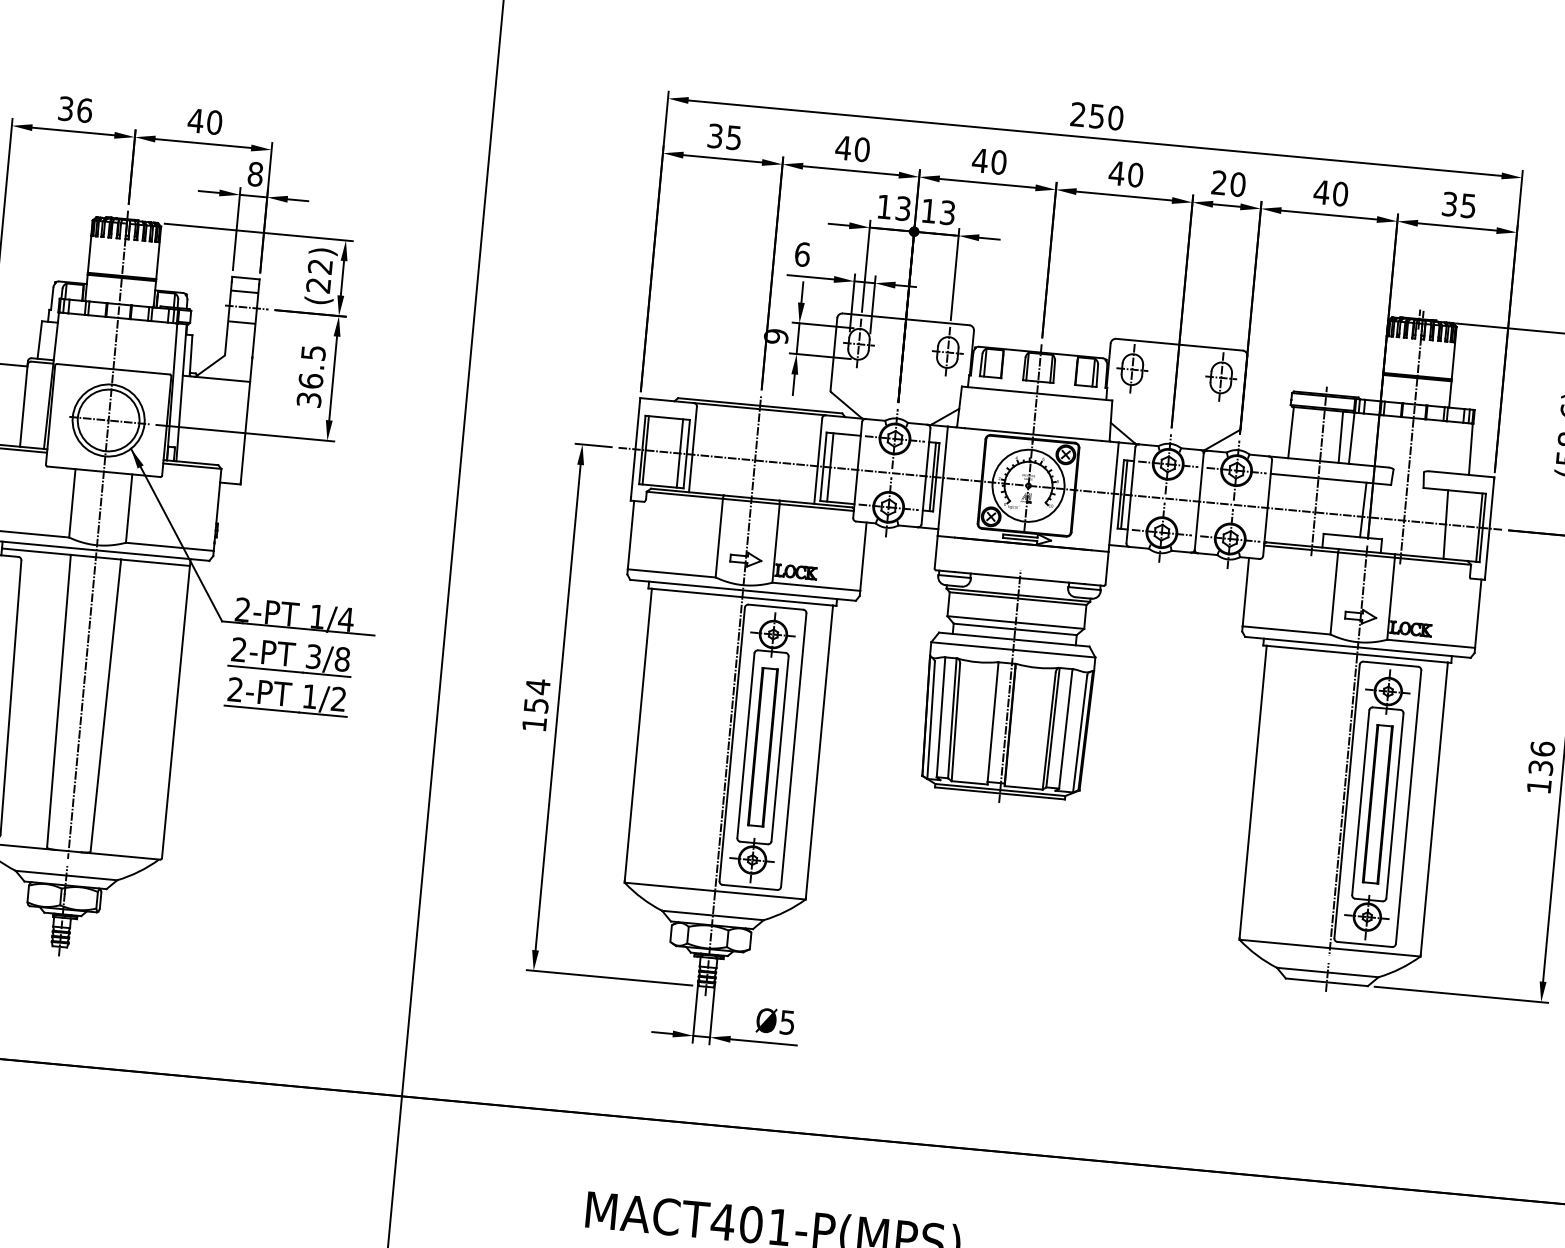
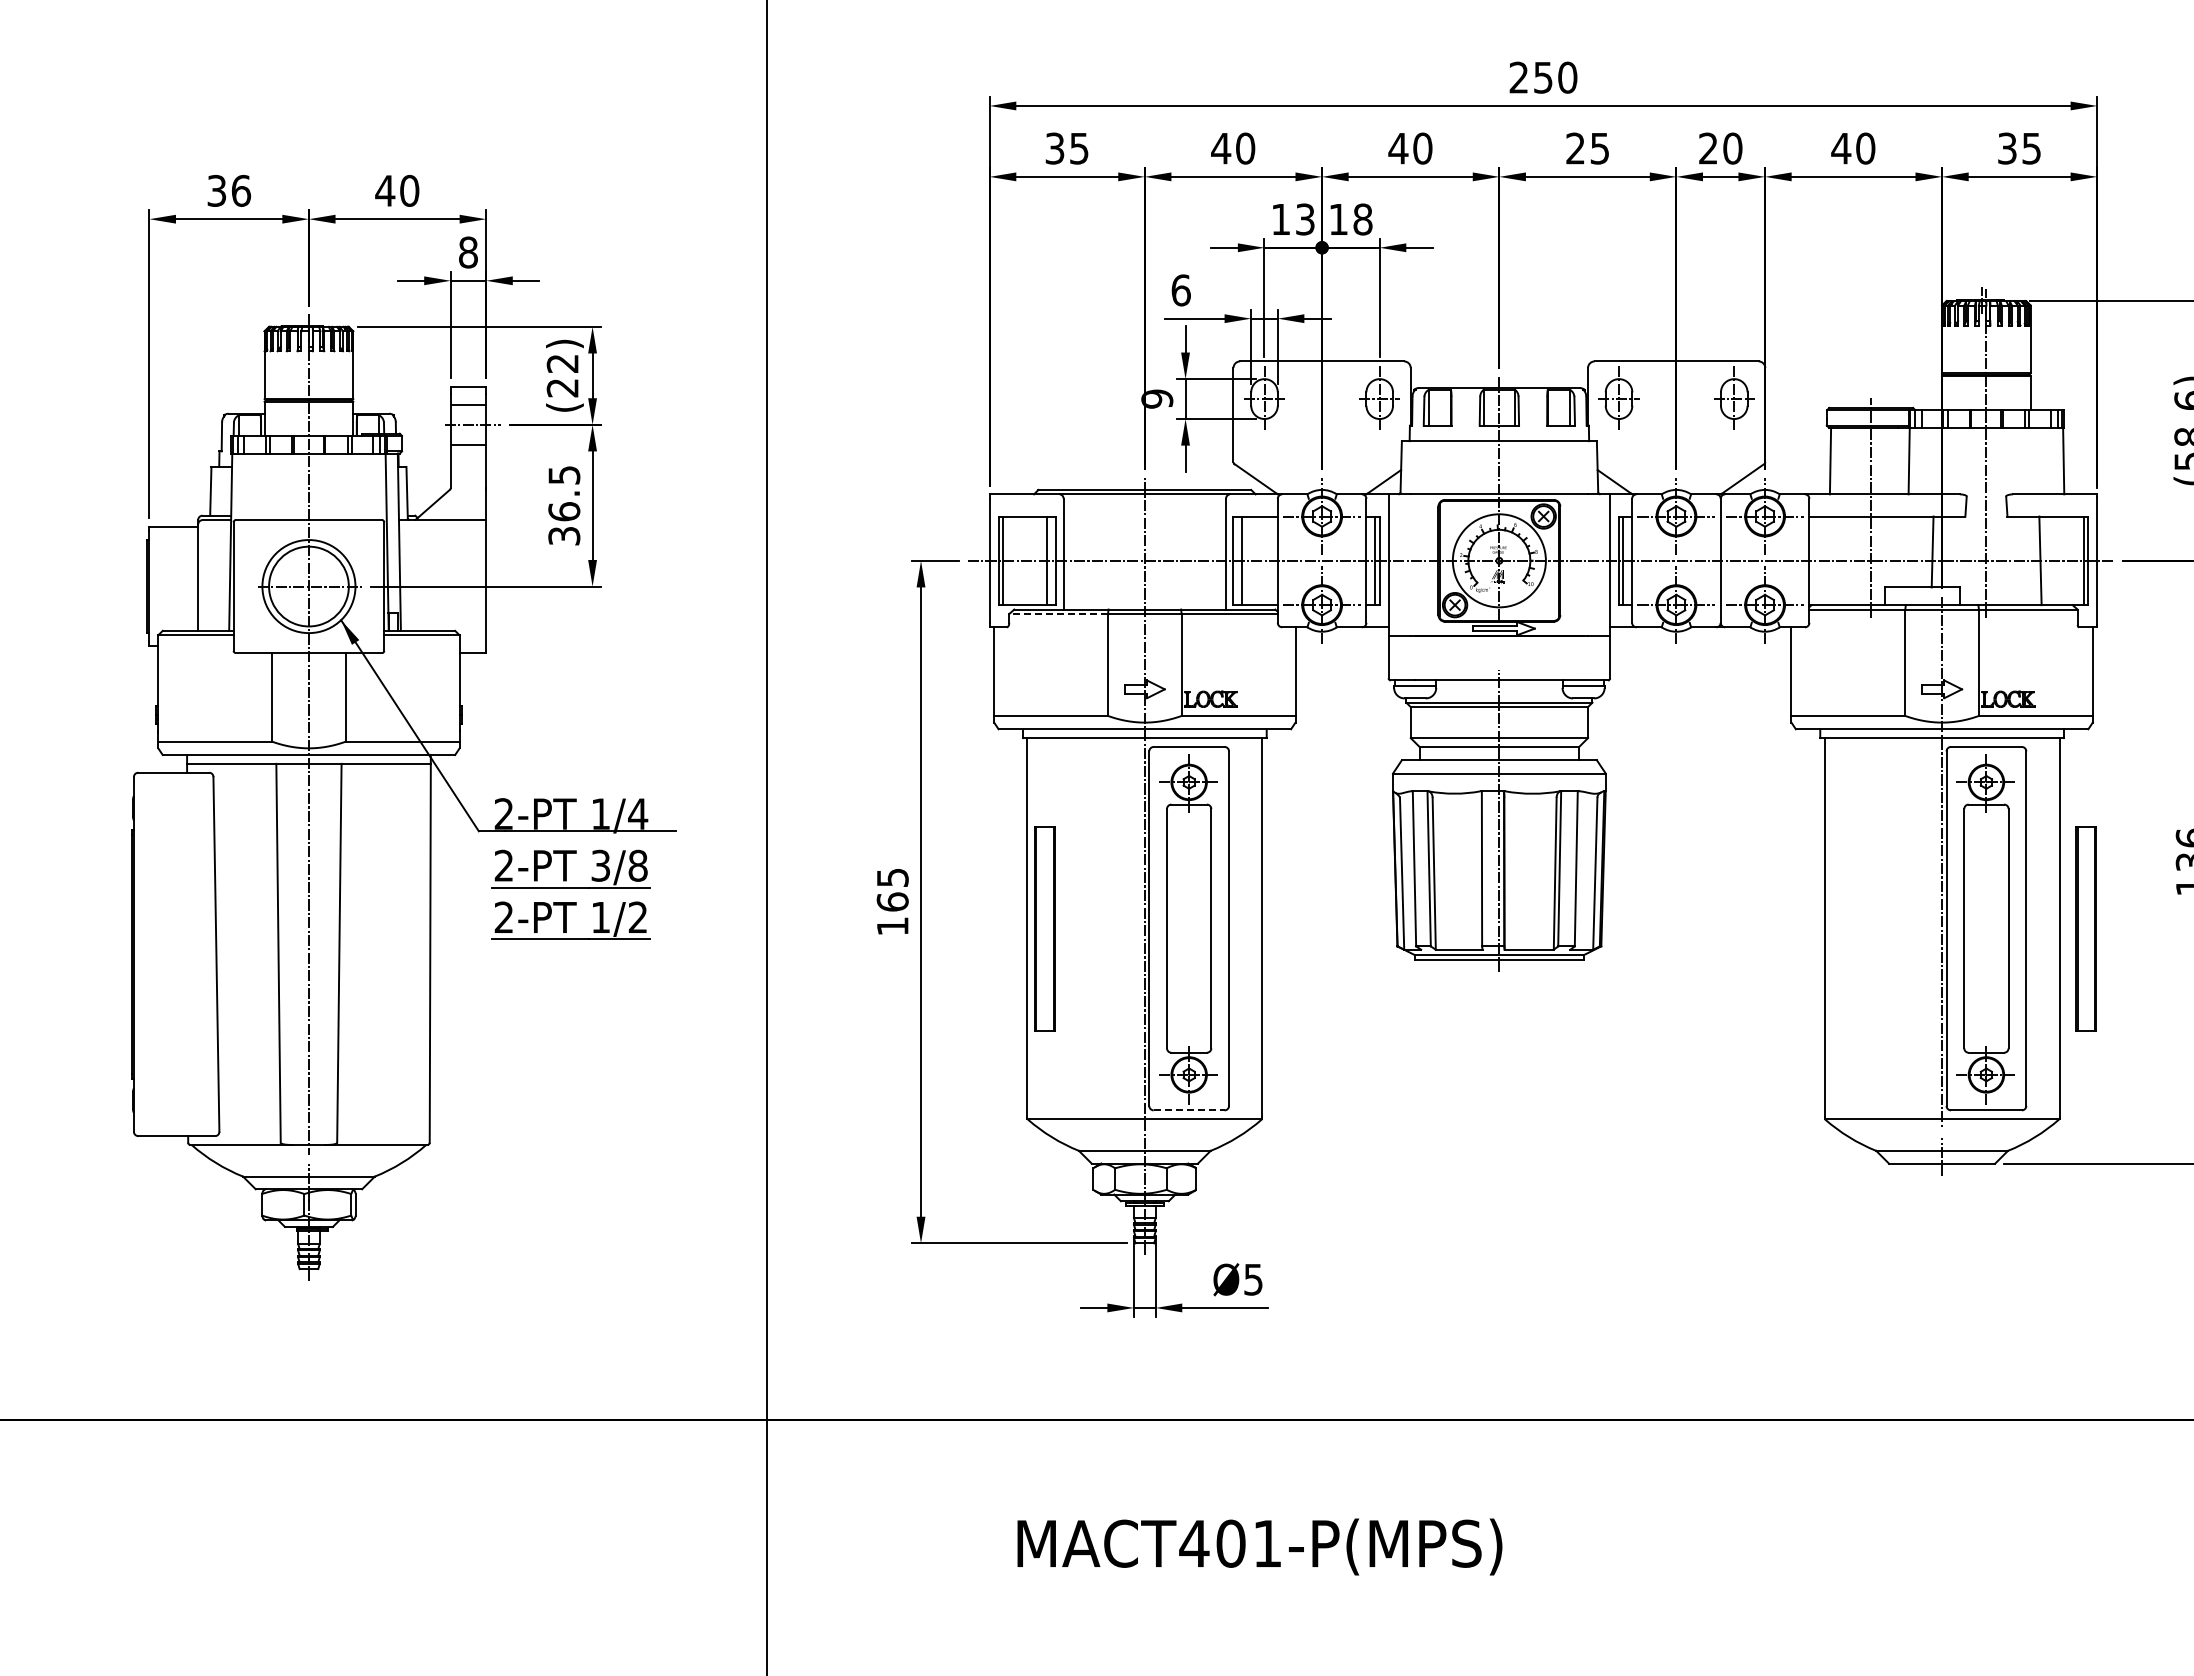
text: (1125, 174) -> (1587, 148), 40 -> 25
text: (947, 212) -> (1362, 219), 13 -> 18
line: (1340, 436) -> (1894, 460), removed
line: (684, 495) -> (1058, 614), solid -> dashed
text: (537, 695) -> (892, 889), 154 -> 165
part: (762, 747) -> (1044, 928), moved
part: (1377, 804) -> (2085, 928), moved
line: (750, 887) -> (1189, 1110), solid -> dashed

